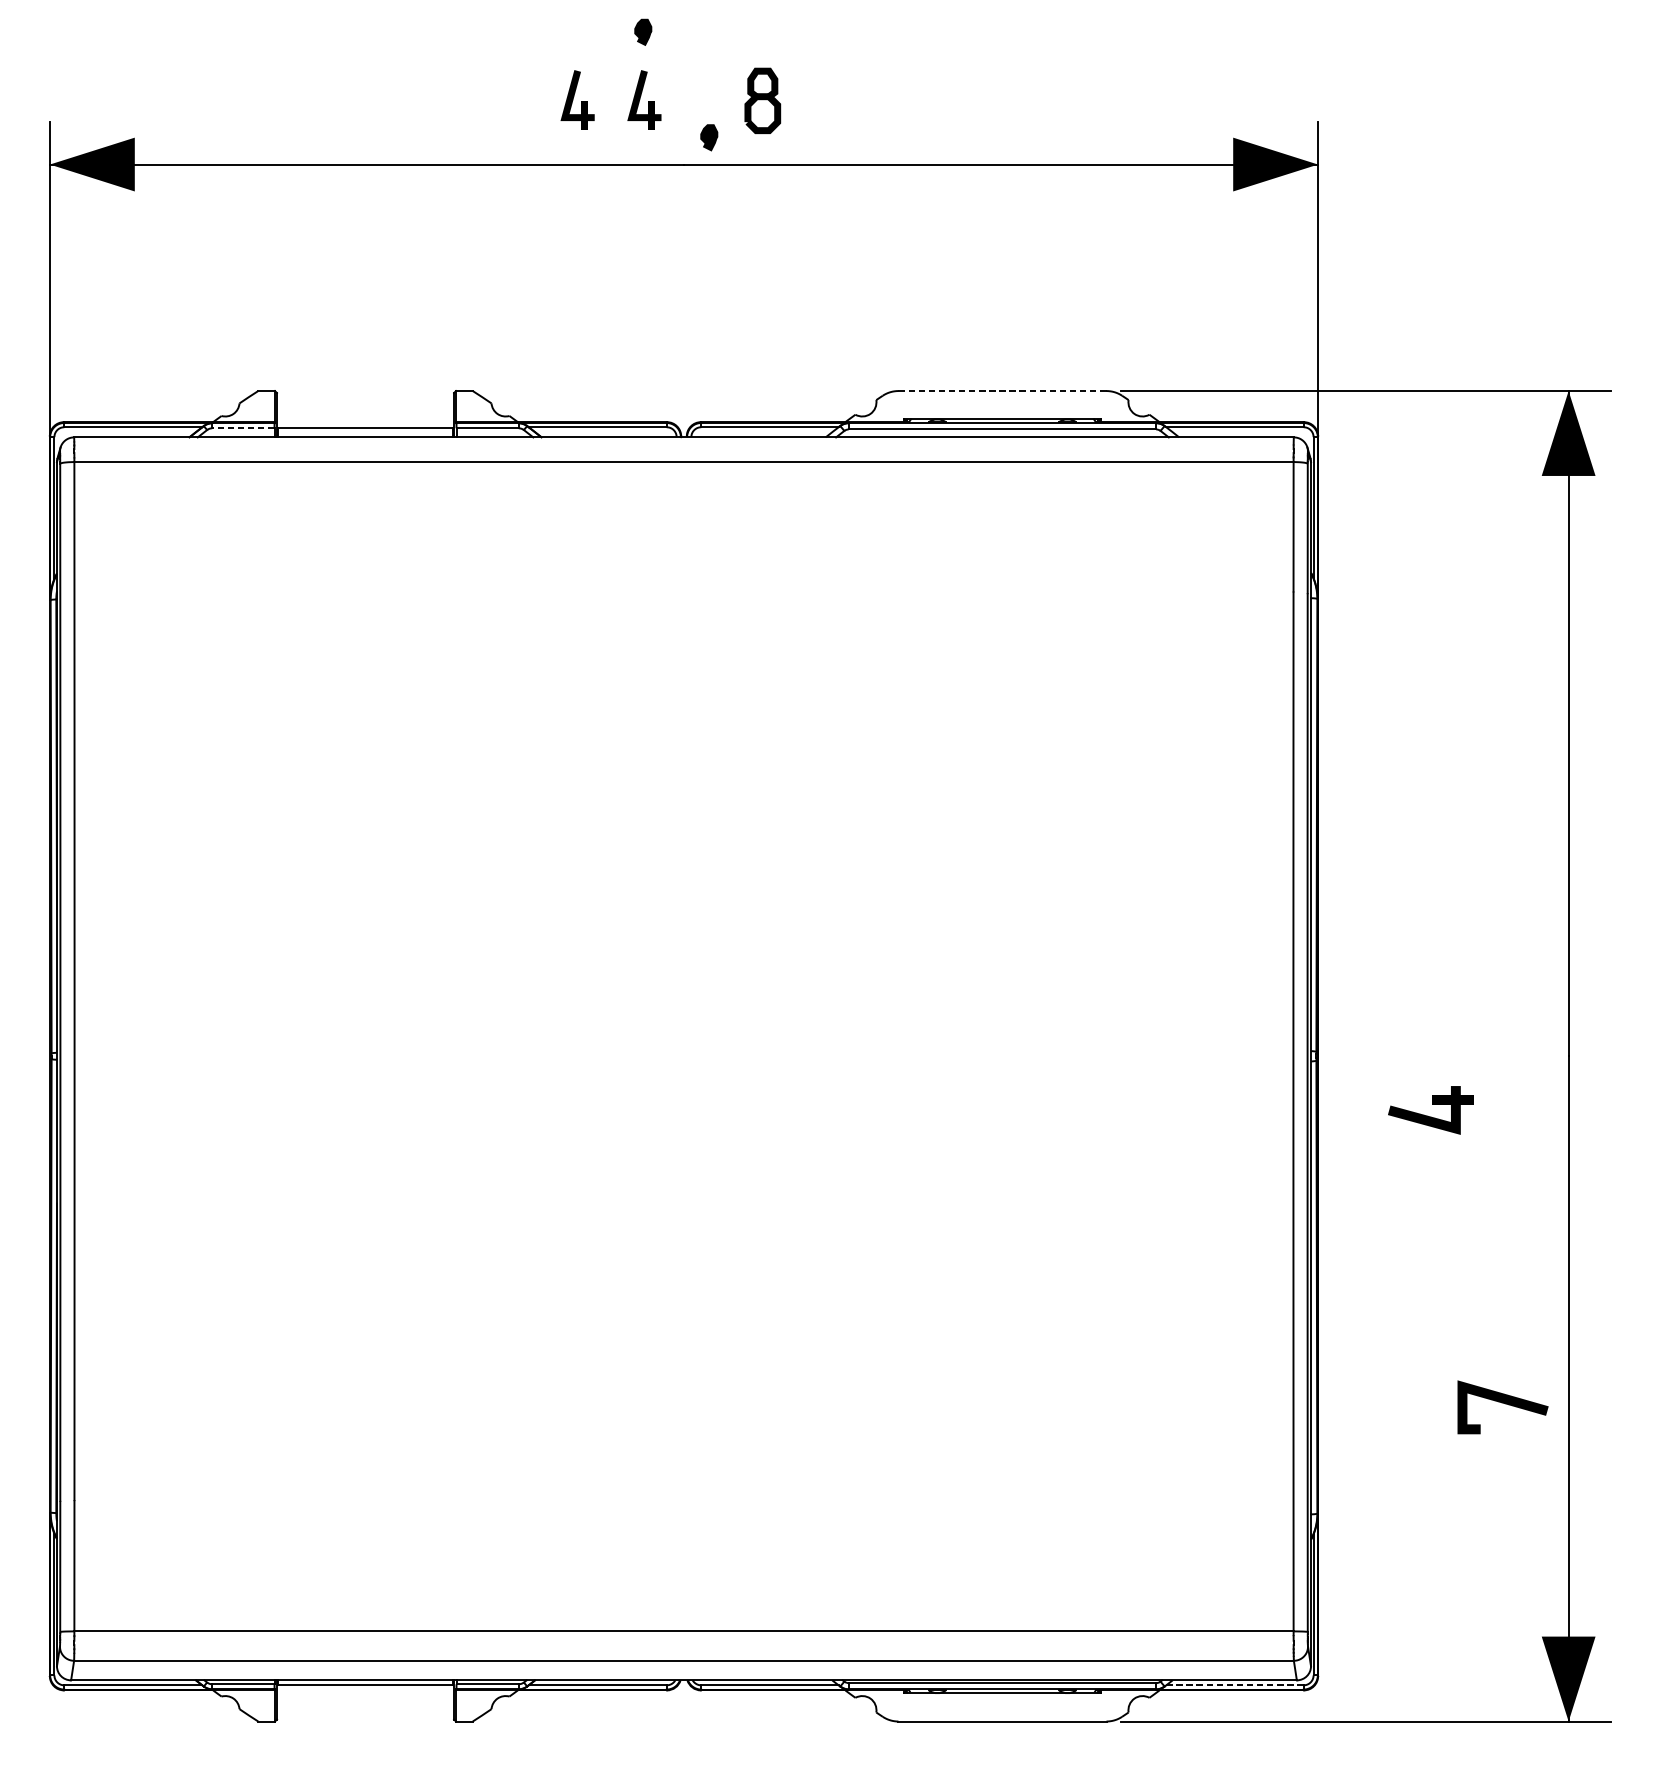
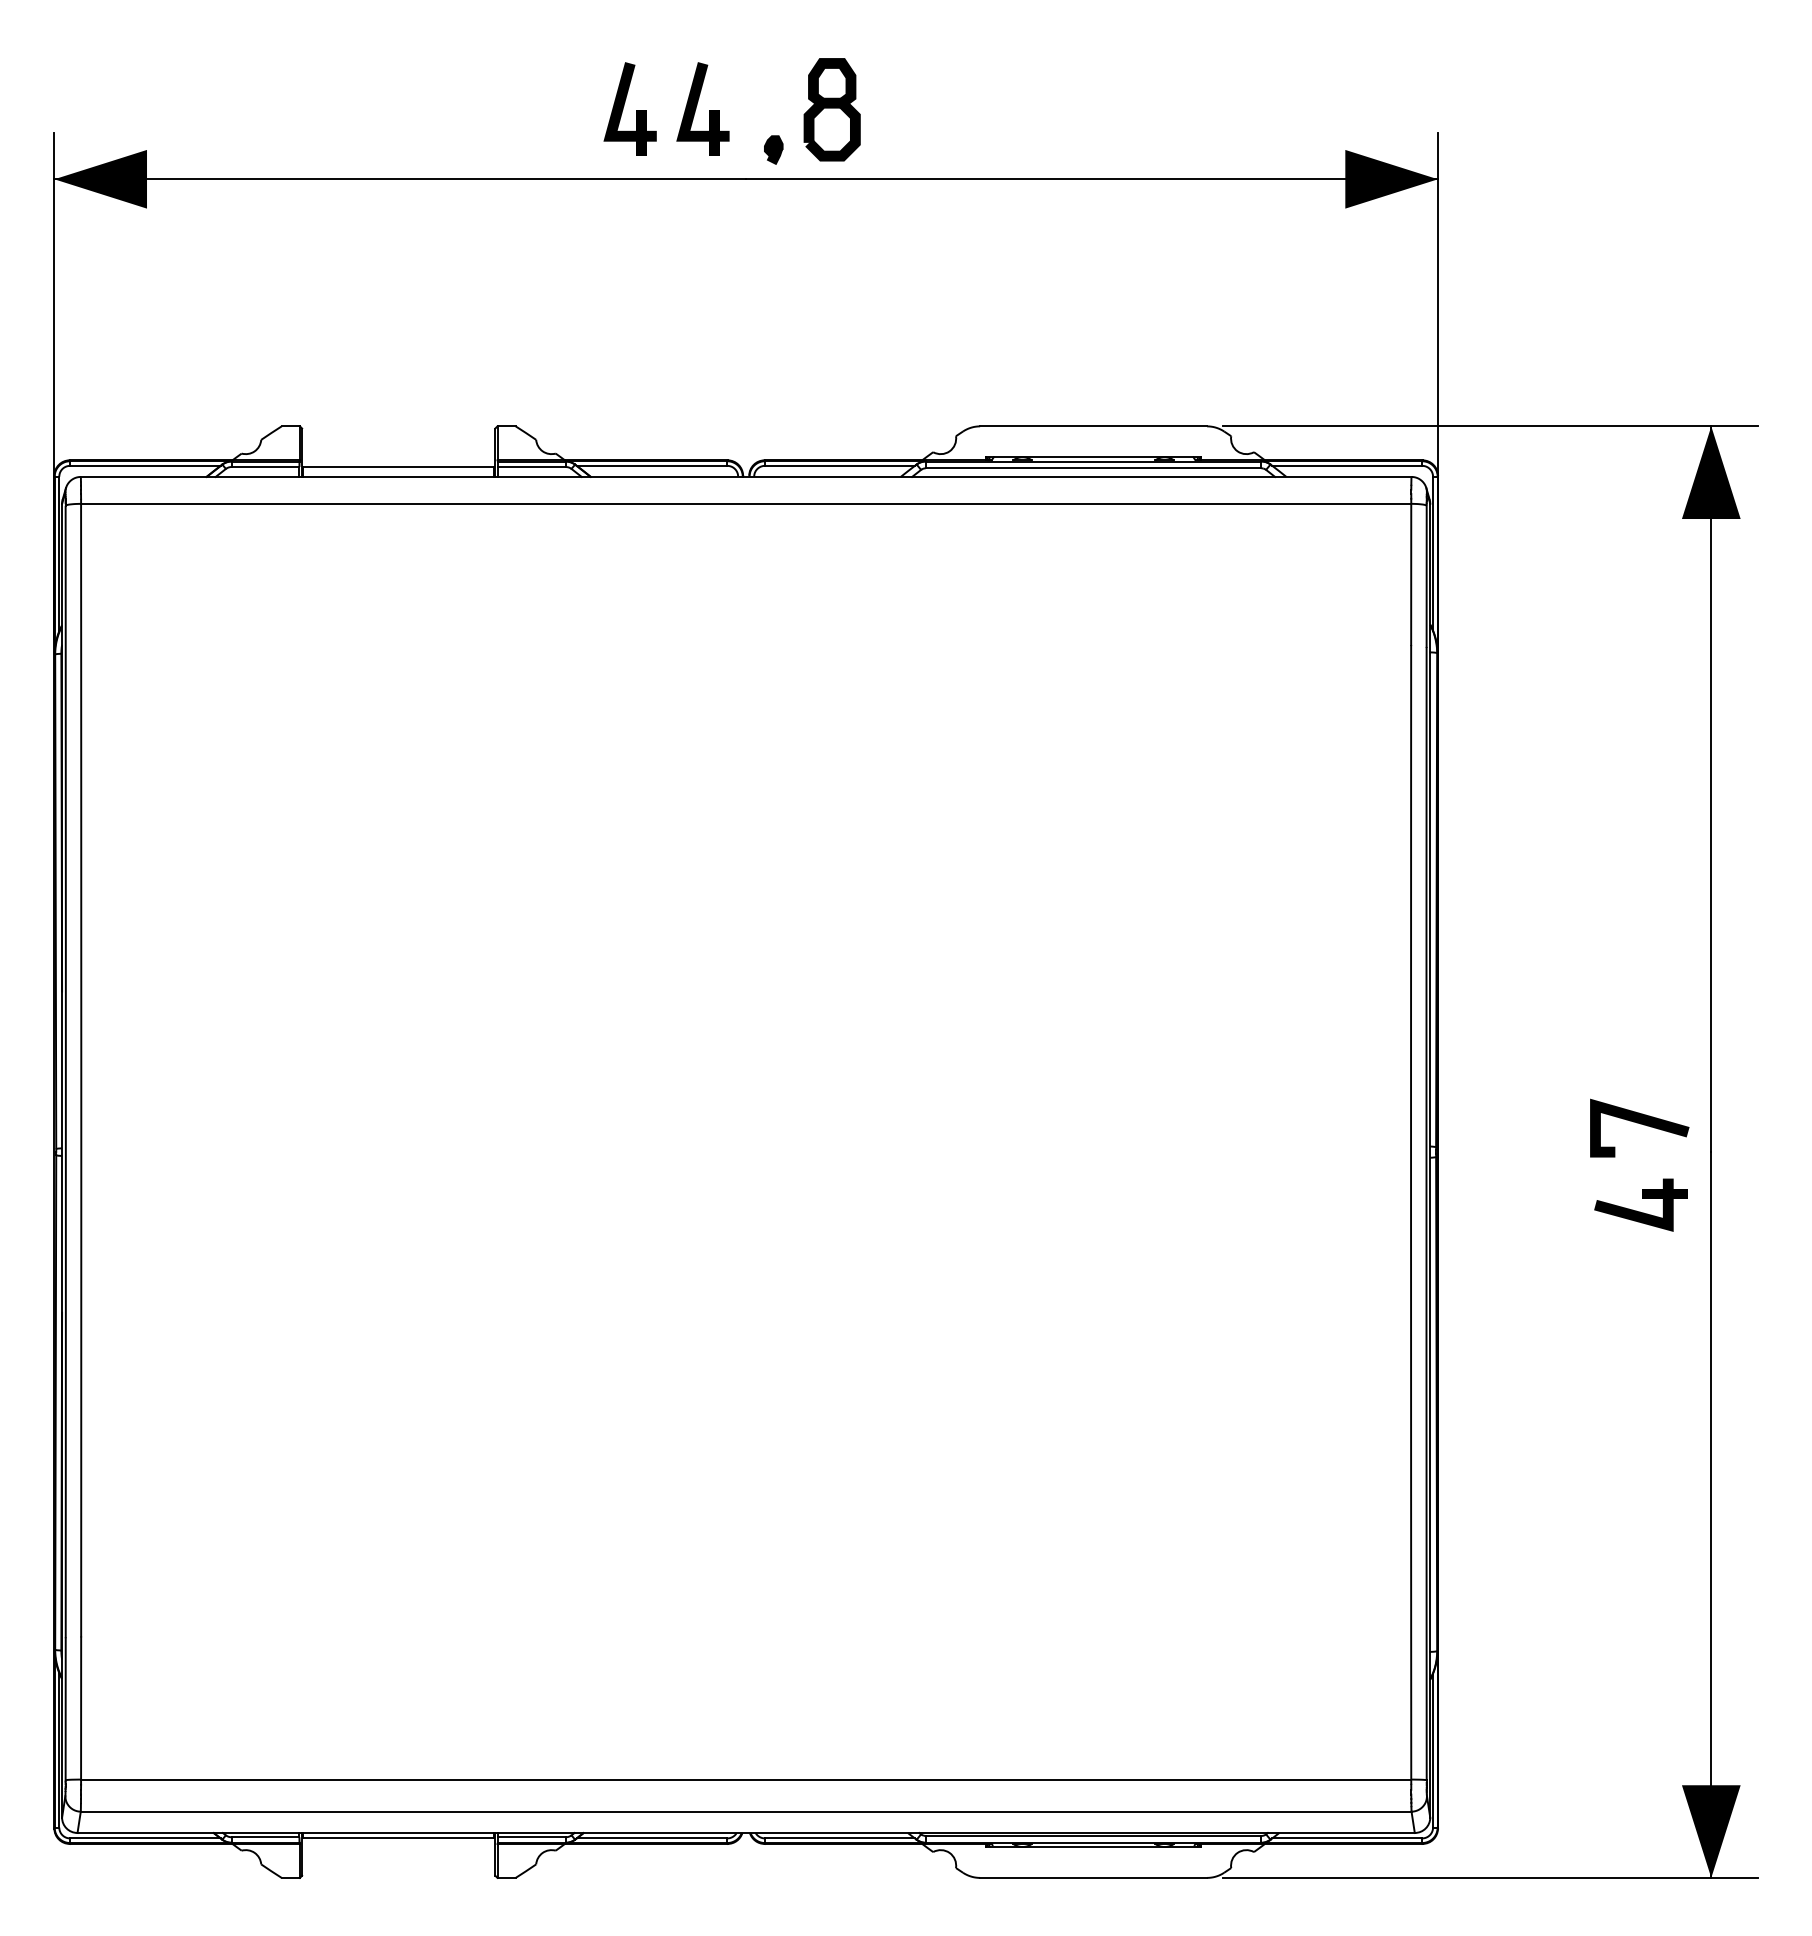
part: (643, 31) -> (701, 34), removed
part: (577, 99) -> (629, 108), size x1.43
part: (643, 99) -> (702, 108), size x1.43
part: (762, 100) -> (831, 109), size x1.43
line: (1003, 391) -> (1094, 426), dashed -> solid
line: (243, 428) -> (265, 467), dashed -> solid
part: (1432, 1104) -> (1642, 1198), moved
line: (1503, 1404) -> (1640, 1124), moved
line: (1235, 1685) -> (1347, 1838), dashed -> solid

